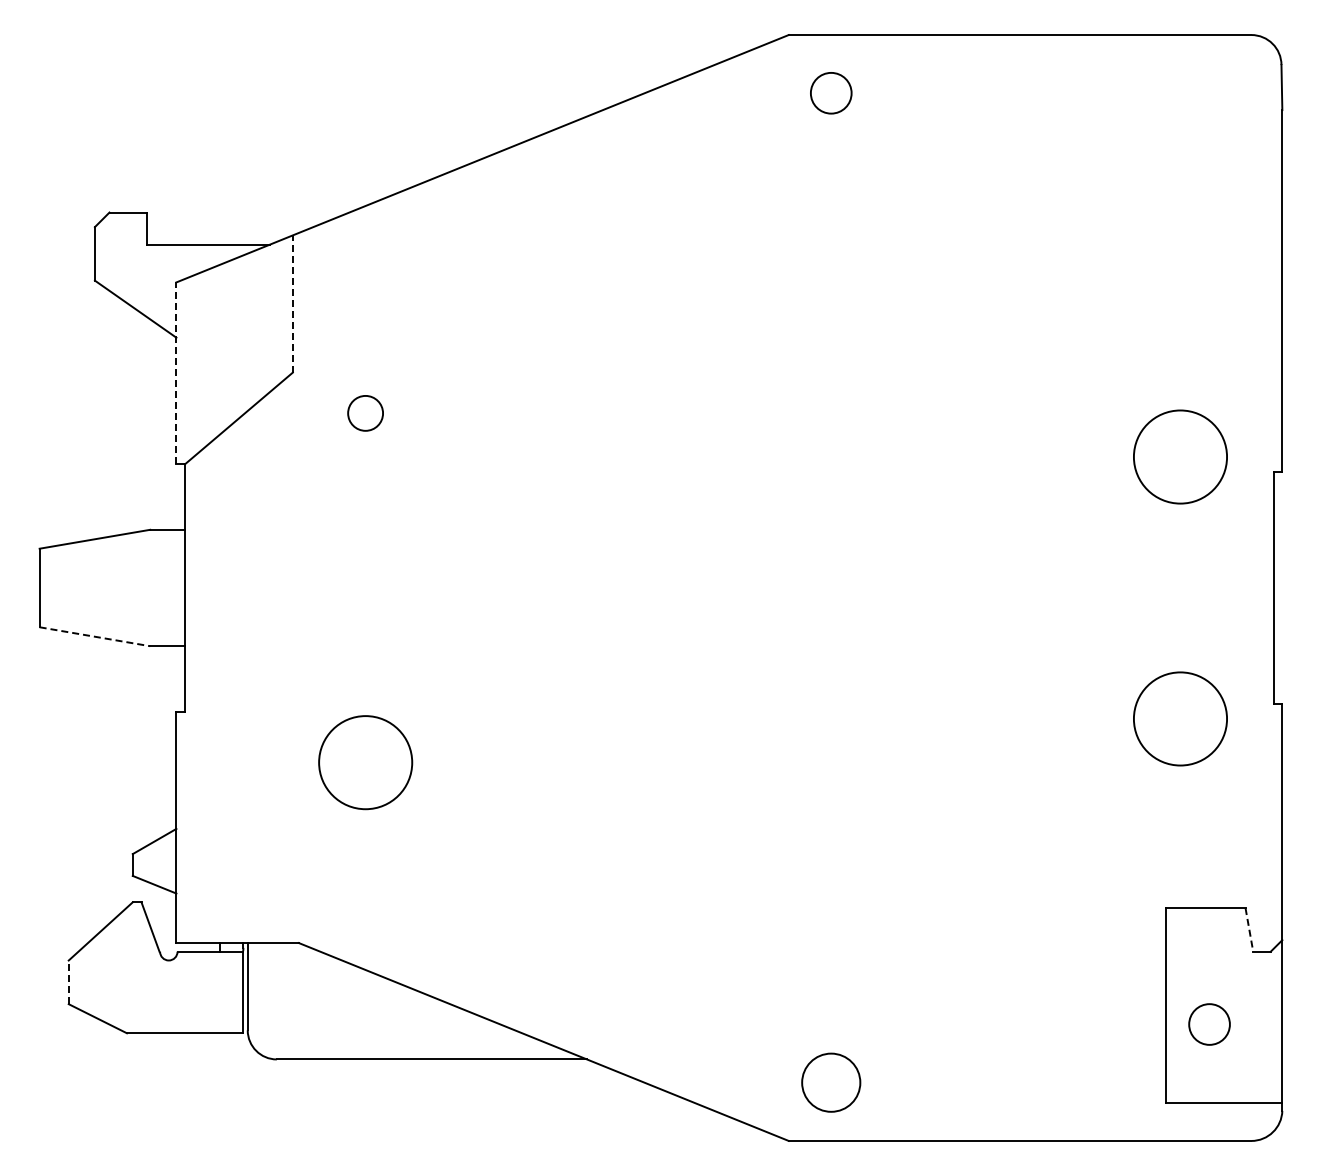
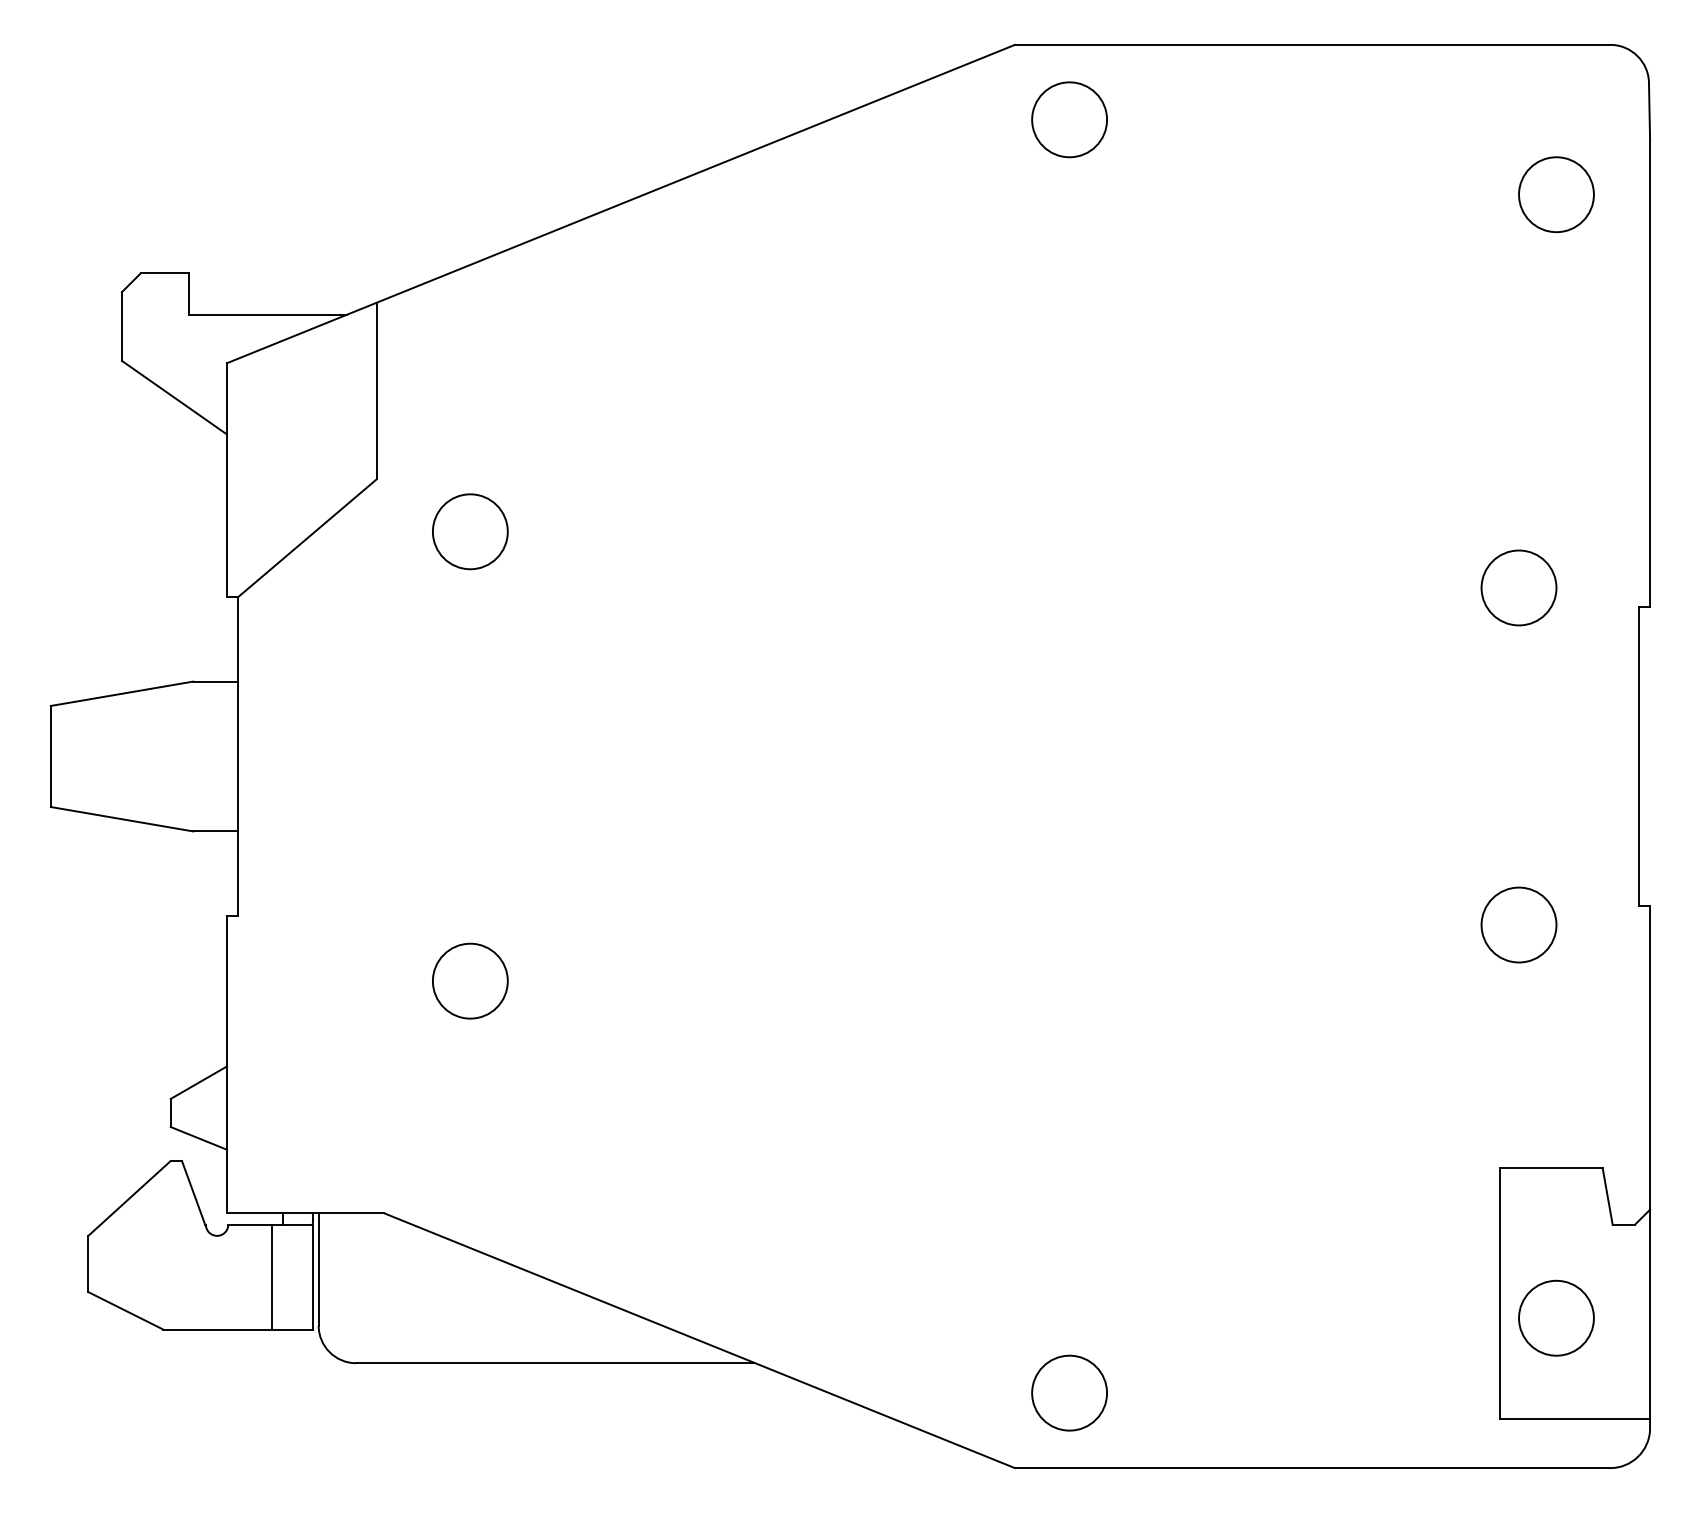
circle: (831, 93) -> (1069, 120), size x1.43
circle: (1209, 151) -> (1556, 194), added
line: (292, 304) -> (376, 391), dashed -> solid
line: (176, 373) -> (226, 480), dashed -> solid
circle: (365, 413) -> (470, 531), size x1.67
circle: (1180, 456) -> (1519, 587), size x0.62
line: (95, 636) -> (122, 818), dashed -> solid
circle: (1180, 718) -> (1519, 924), size x0.62
circle: (365, 762) -> (470, 981), size x0.62
line: (1249, 930) -> (1607, 1197), dashed -> solid
line: (68, 982) -> (88, 1264), dashed -> solid
line: (211, 992) -> (272, 1277), added
circle: (1209, 1024) -> (1556, 1318), size x1.43

